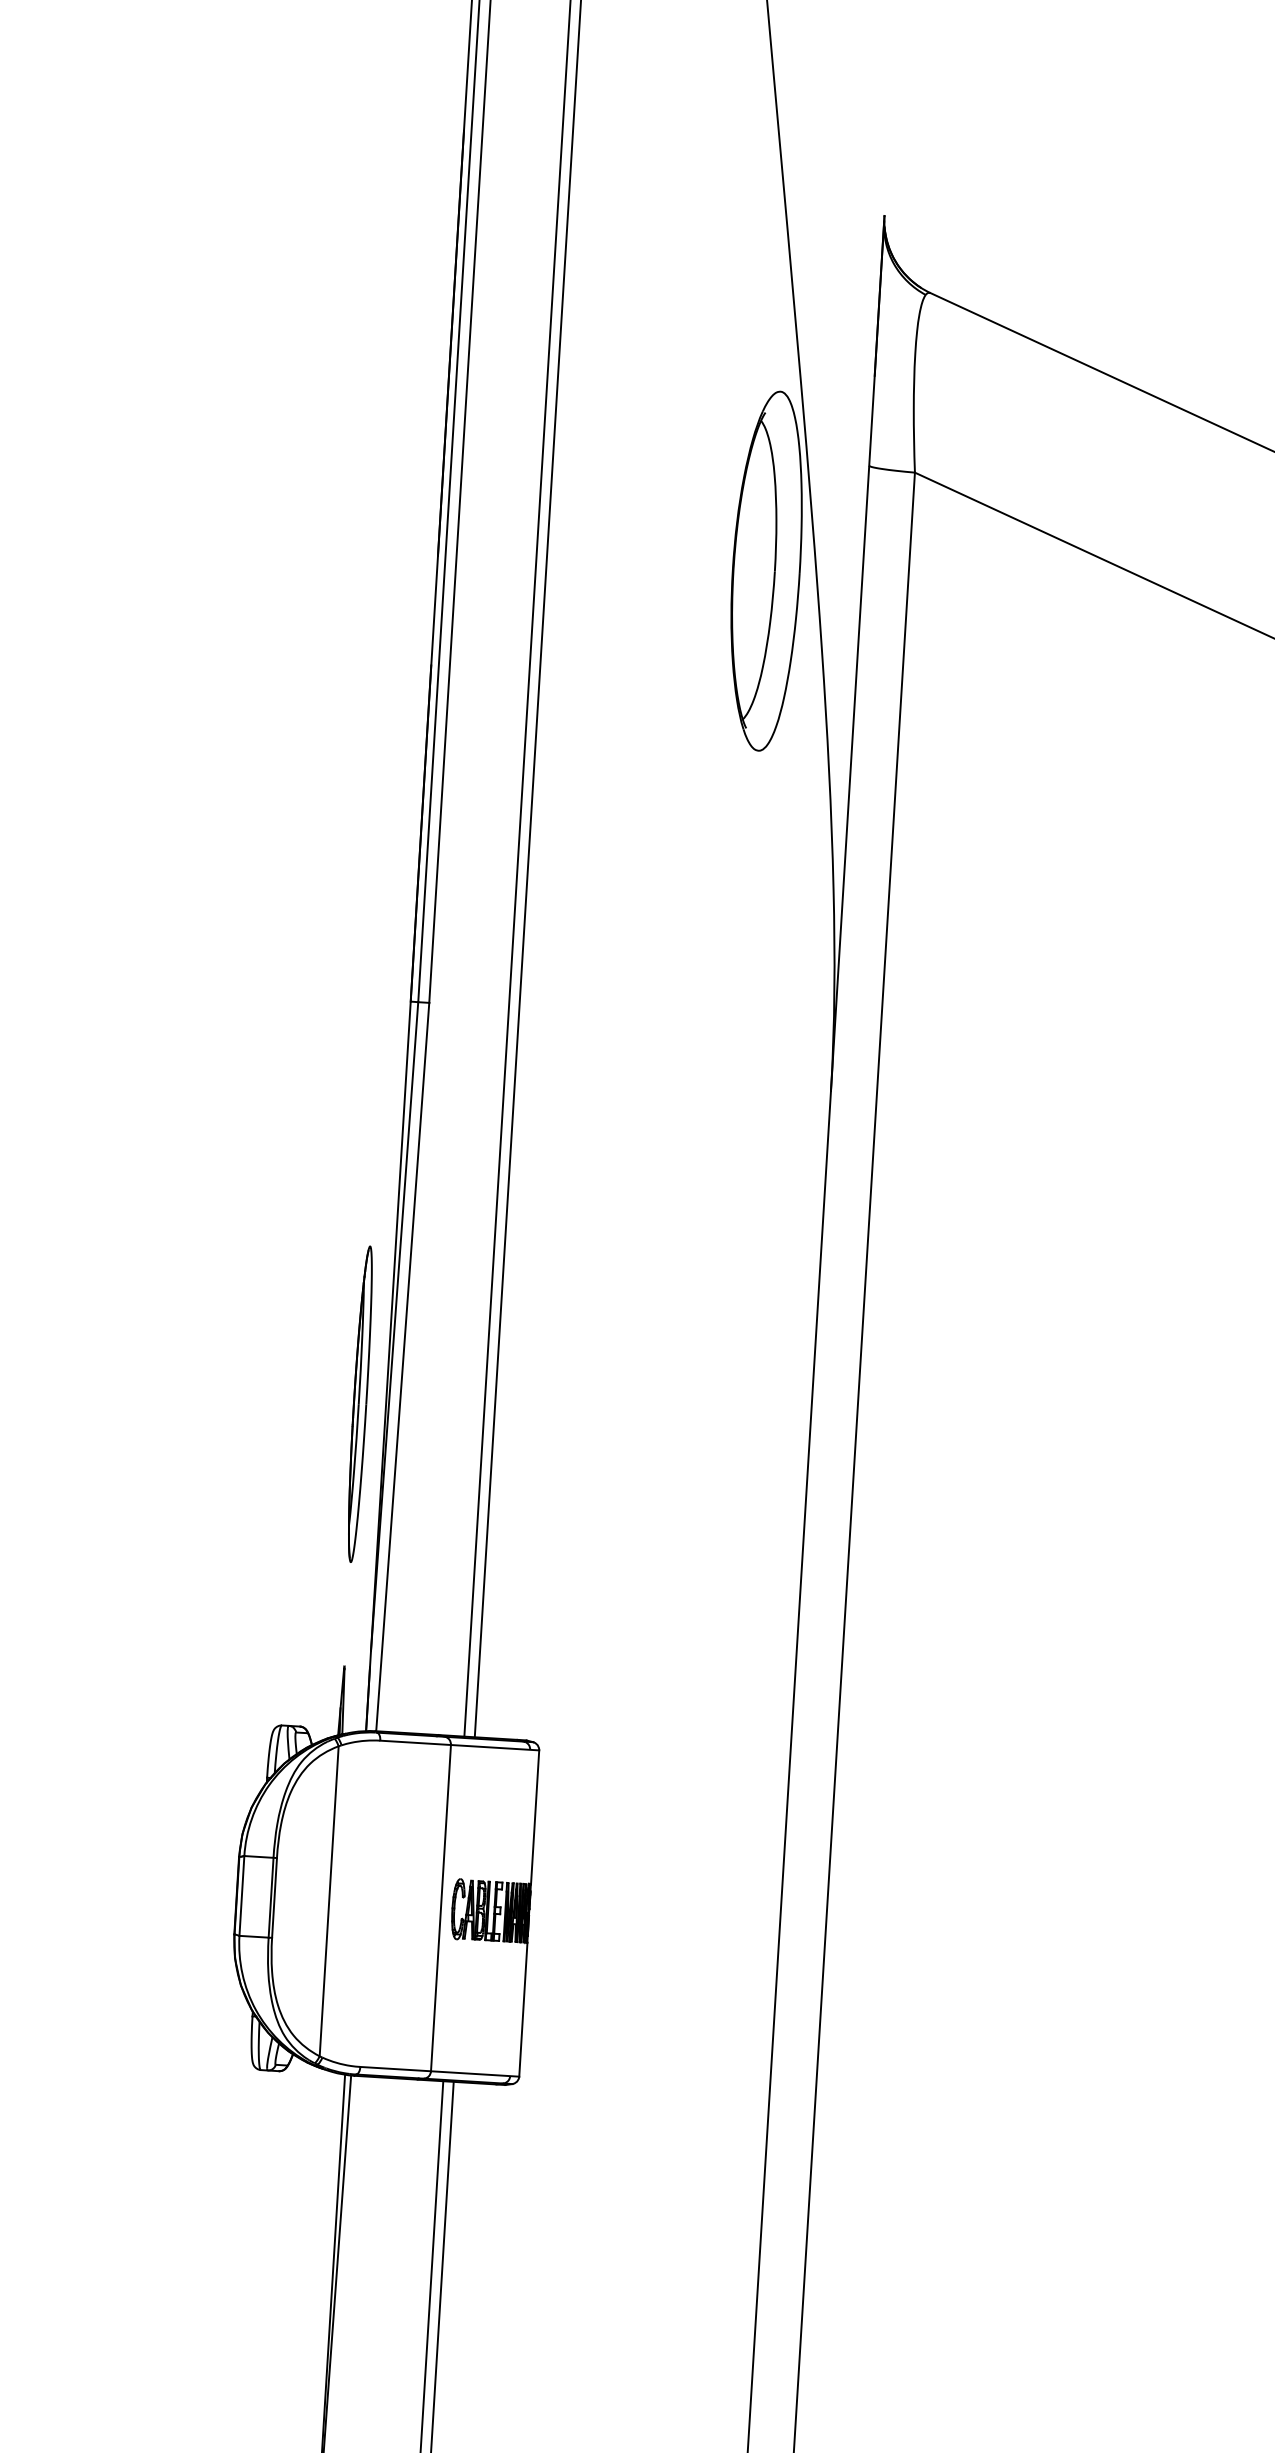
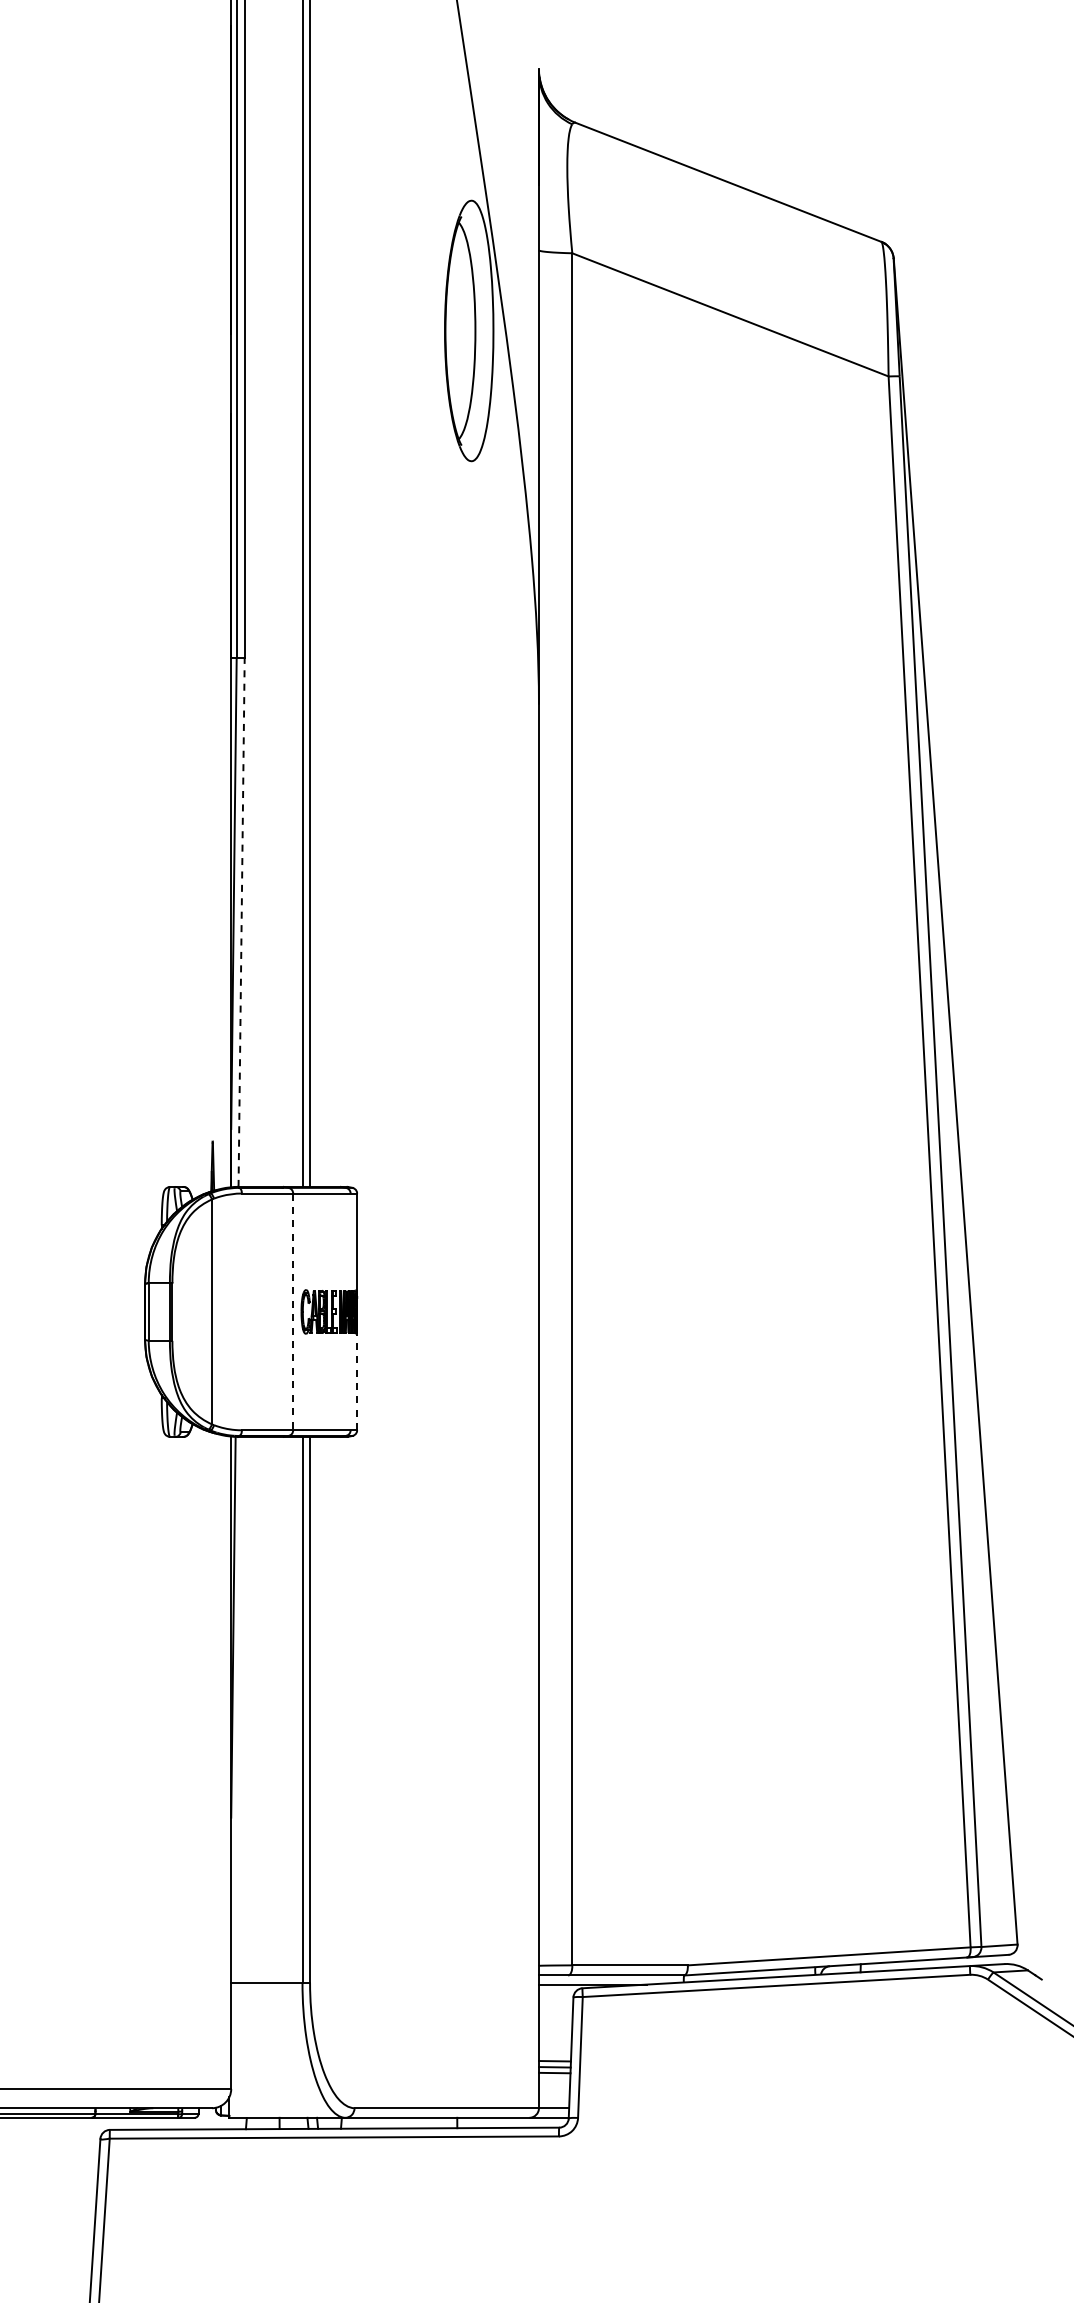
line: (402, 1365) -> (241, 921), solid -> dashed
part: (360, 1403) -> (212, 950), removed
line: (441, 1908) -> (293, 1312), solid -> dashed
line: (523, 2009) -> (357, 1381), solid -> dashed

